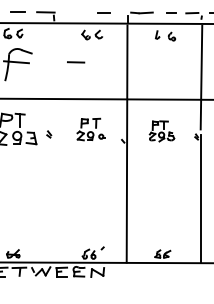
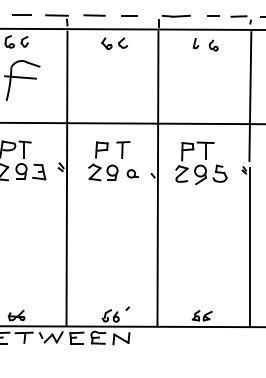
line: (76, 62) -> (95, 15), moved
part: (90, 129) -> (112, 161), size x1.43
part: (161, 131) -> (200, 163), size x1.67
line: (53, 143) -> (66, 178), added

